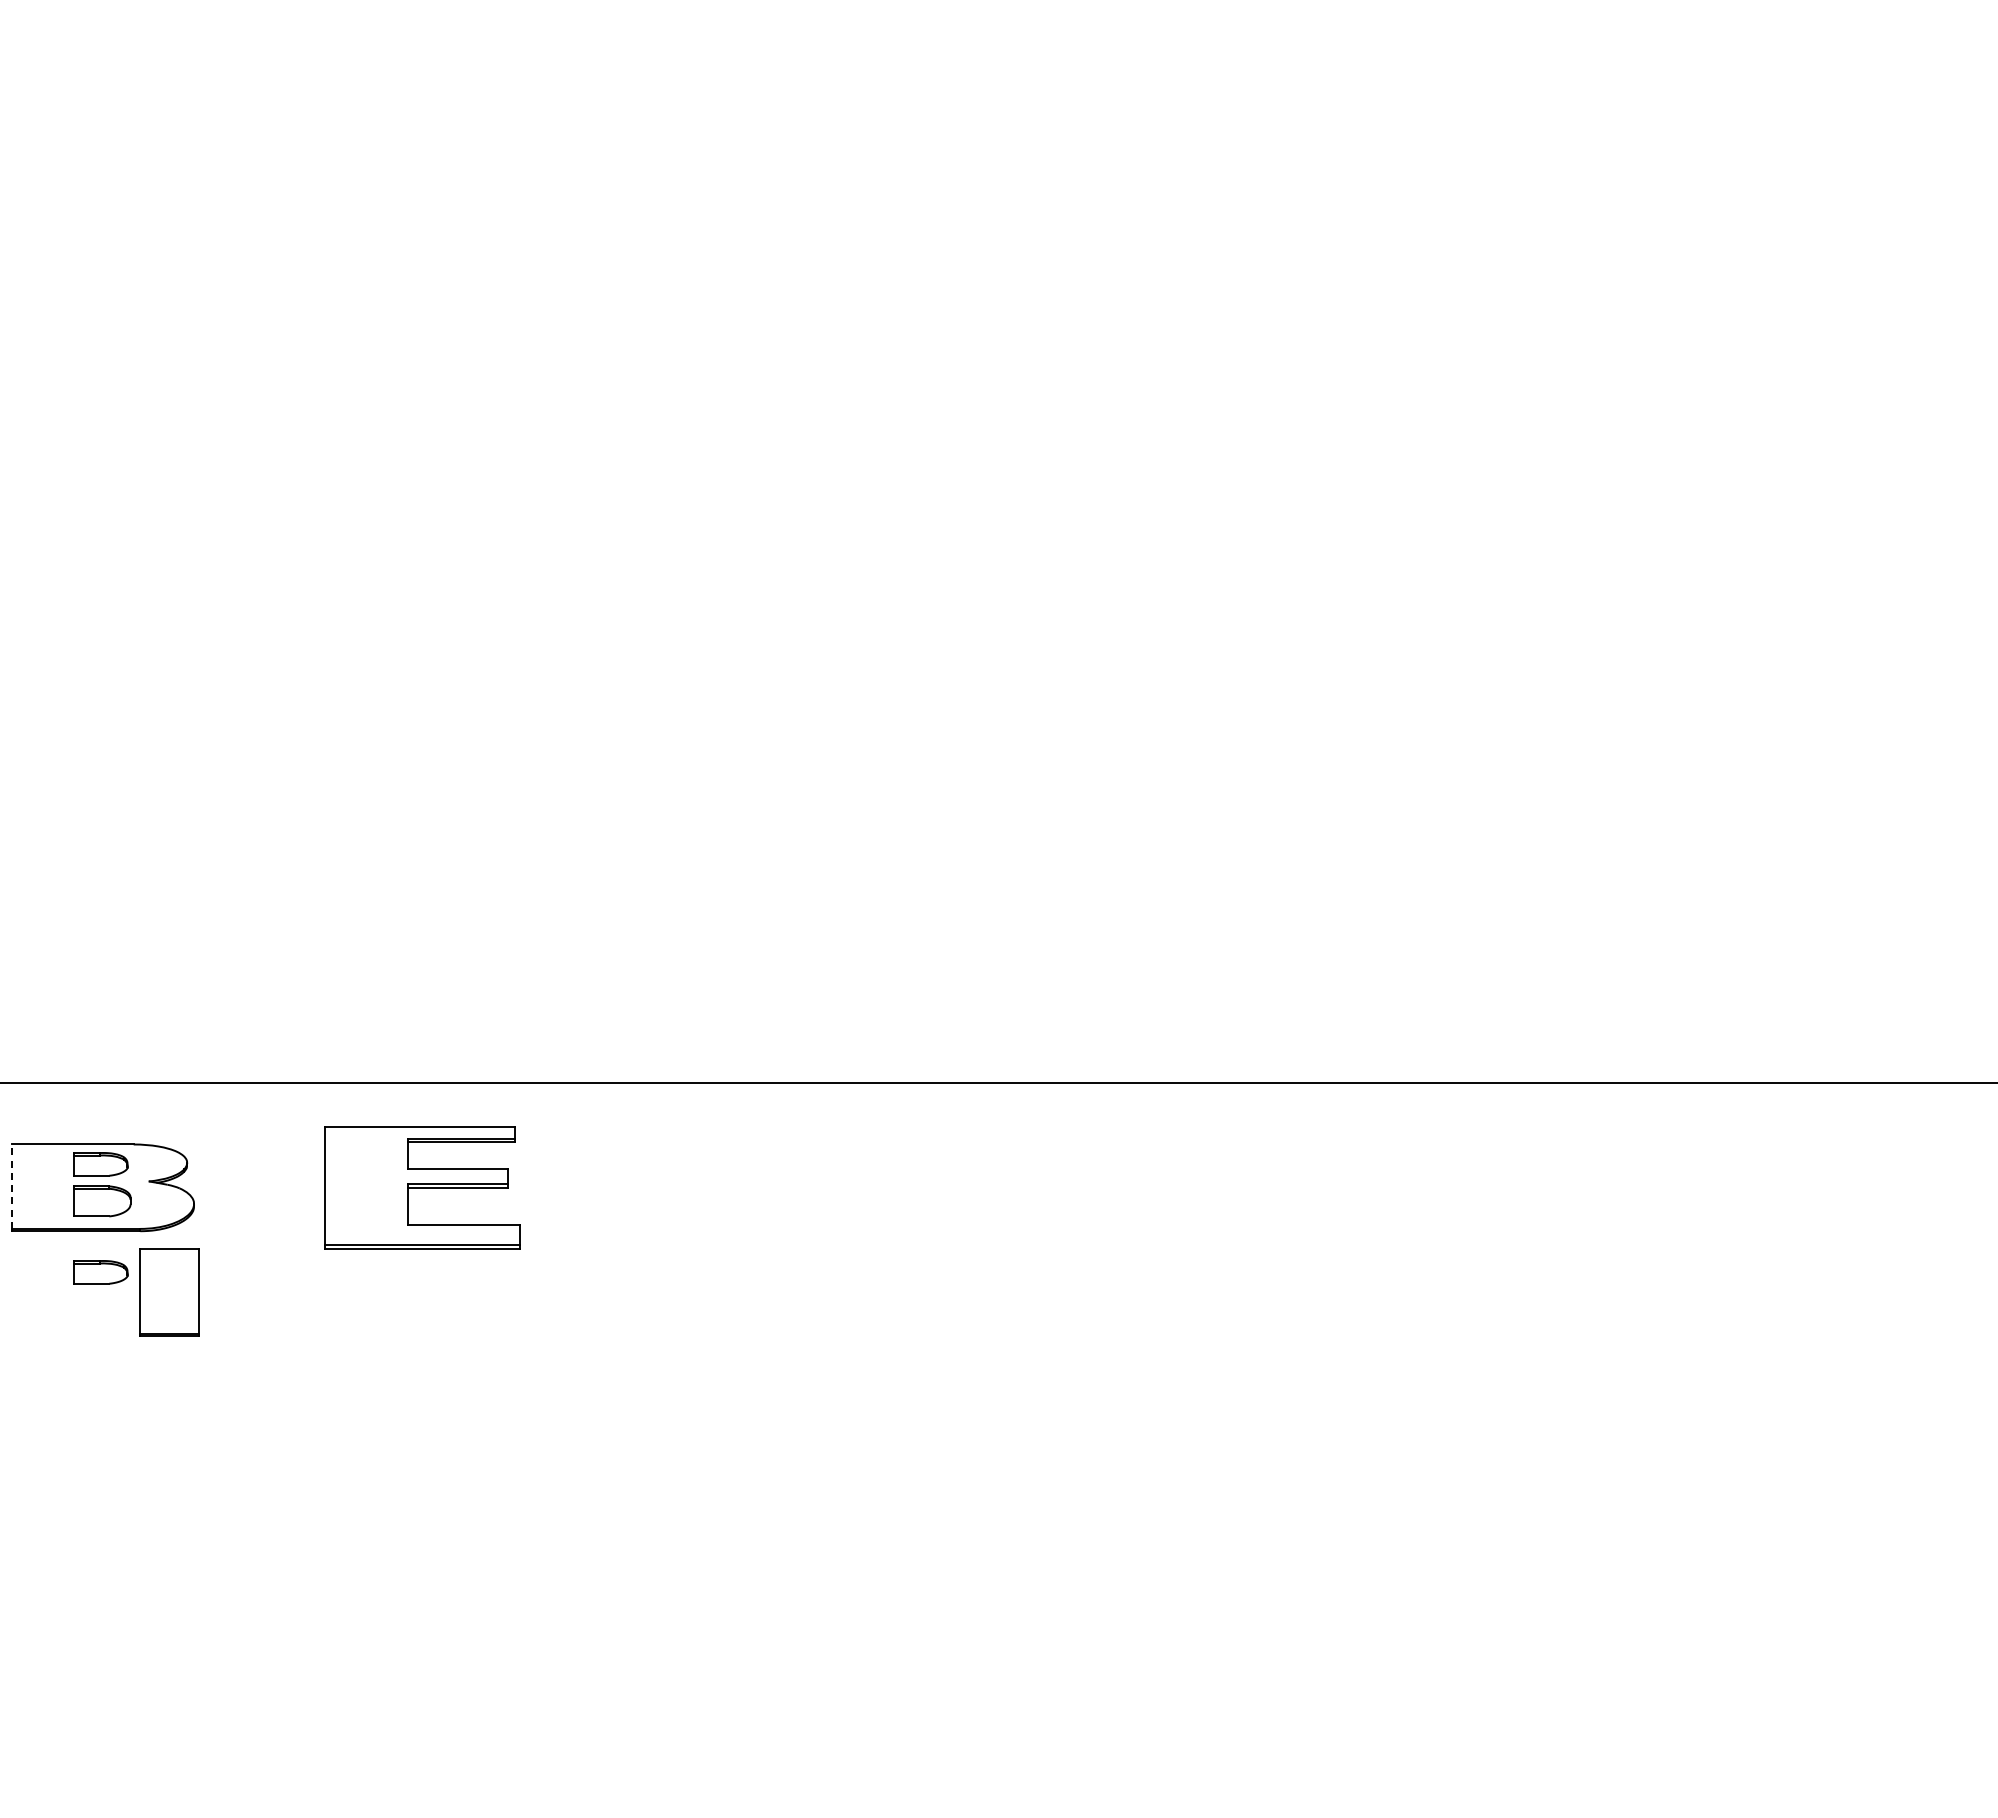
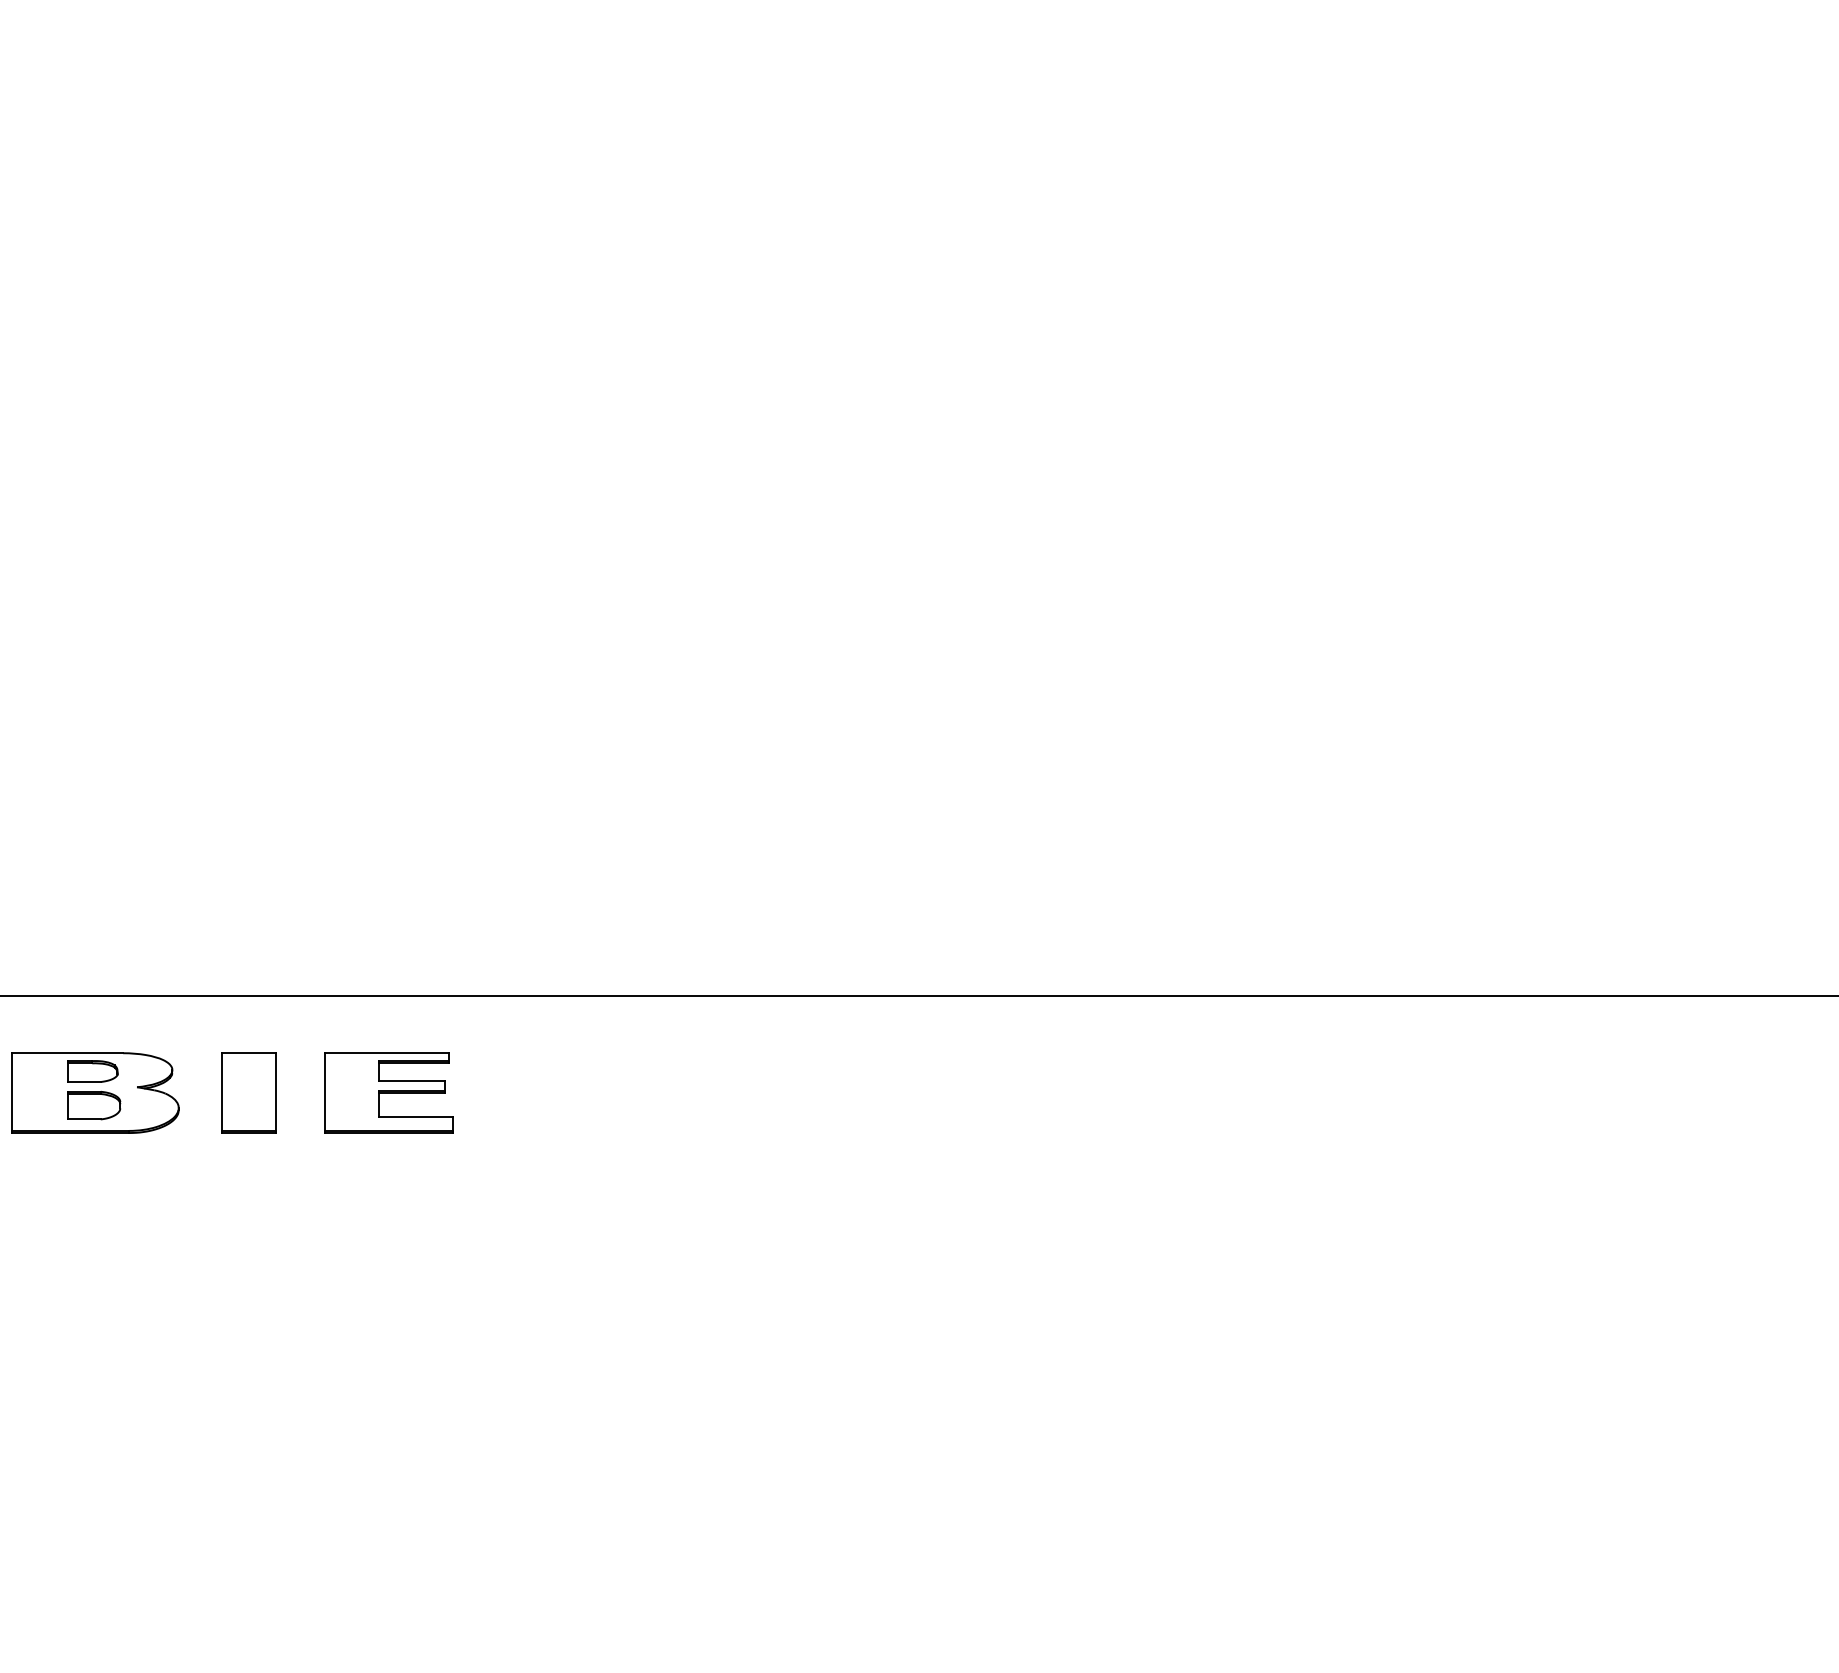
line: (12, 1186) -> (11, 1091), dashed -> solid
part: (422, 1187) -> (388, 1092), size x0.71
part: (100, 1272) -> (92, 1171), removed
part: (169, 1292) -> (249, 1092), moved

